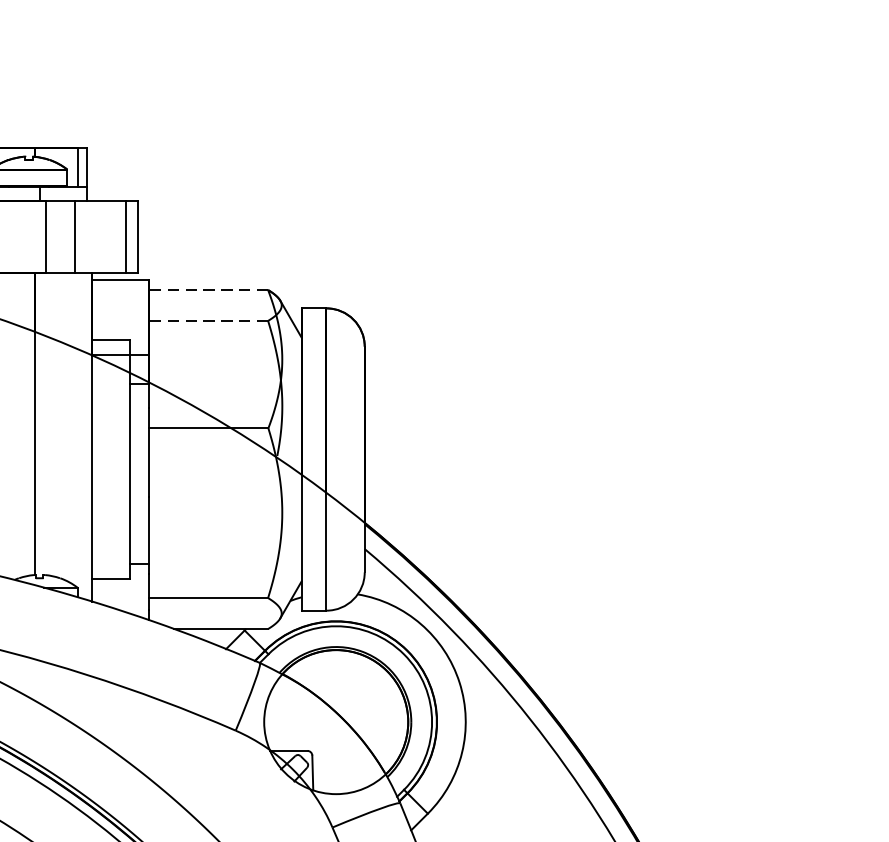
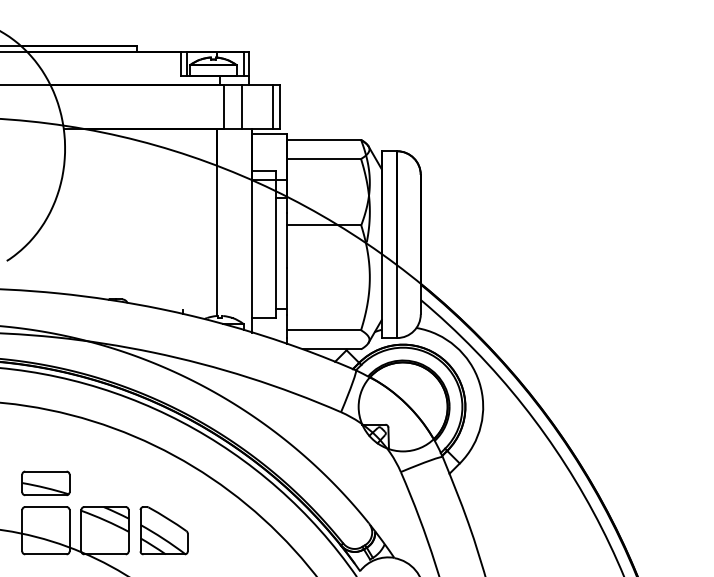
line: (208, 289) -> (324, 139), dashed -> solid
line: (208, 320) -> (324, 158), dashed -> solid

